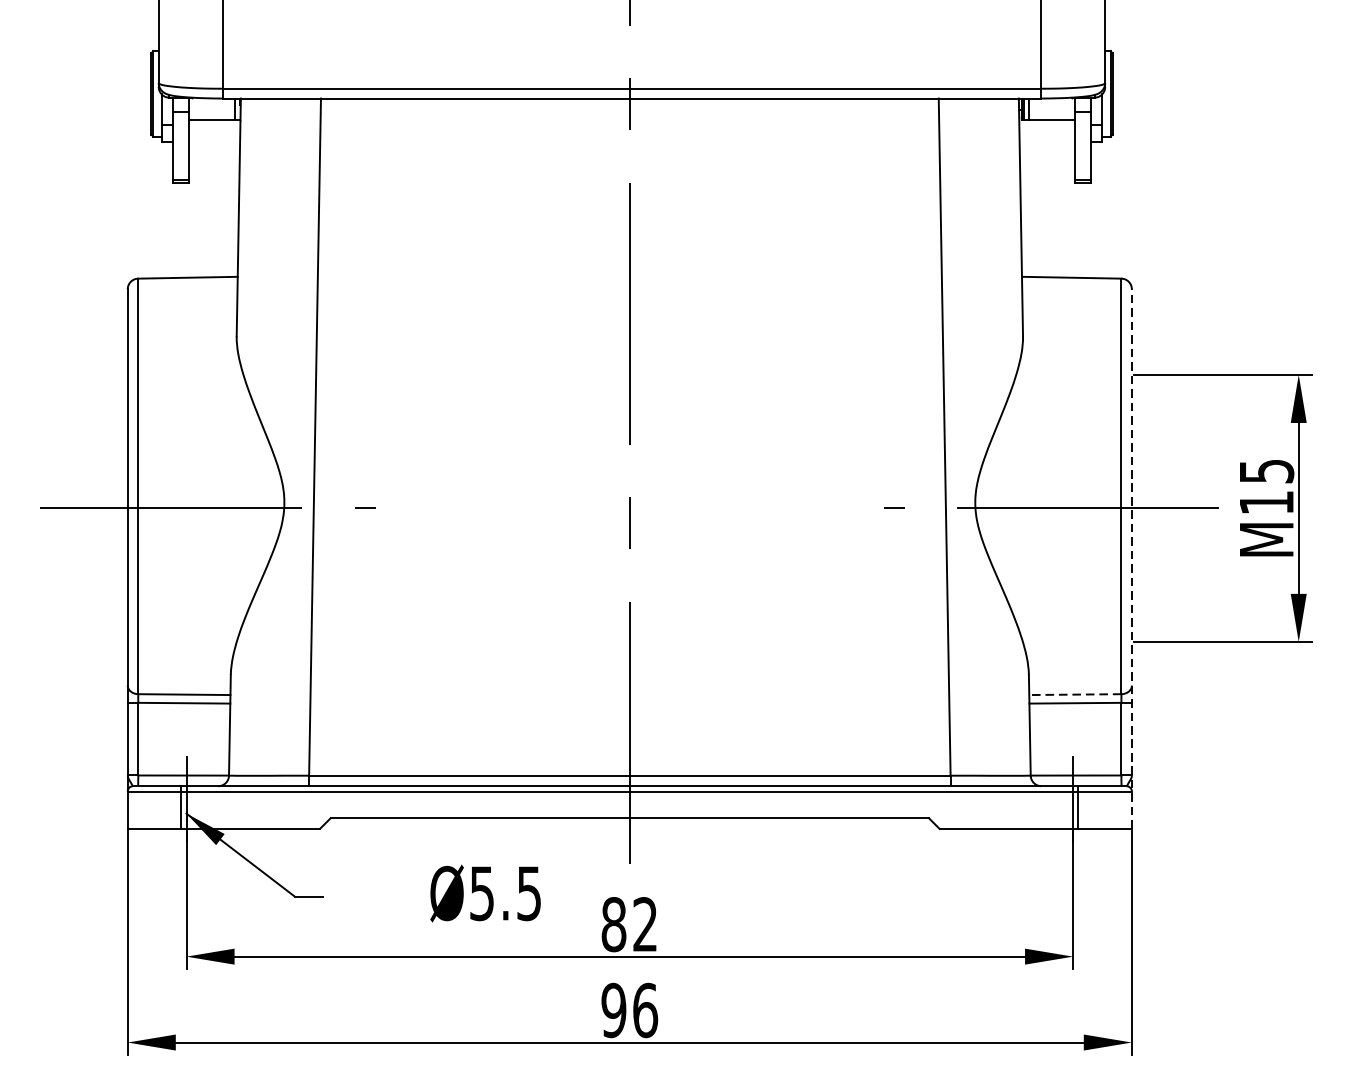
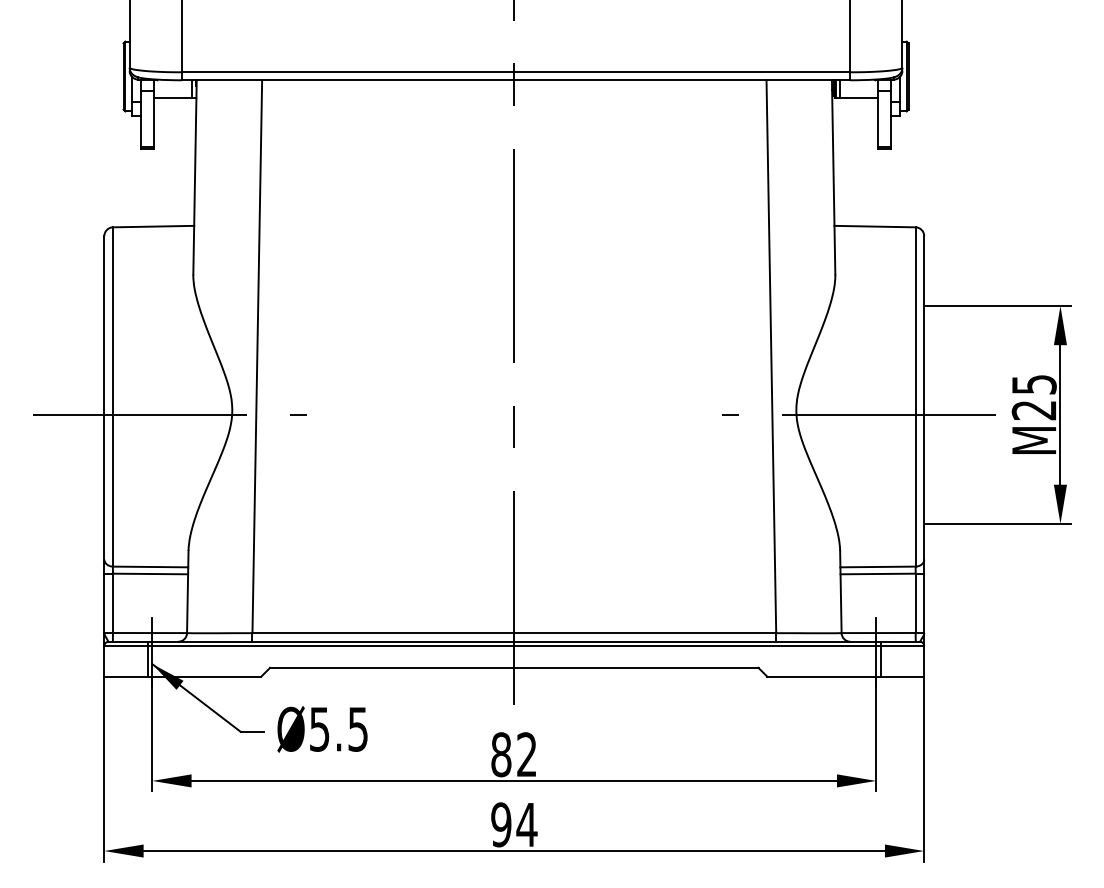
text: (1265, 502) -> (1033, 410), M15 -> M25
line: (1132, 558) -> (924, 455), dashed -> solid
line: (1075, 694) -> (878, 566), dashed -> solid
text: (485, 893) -> (322, 729), moved
text: (644, 1010) -> (526, 824), 96 -> 94

